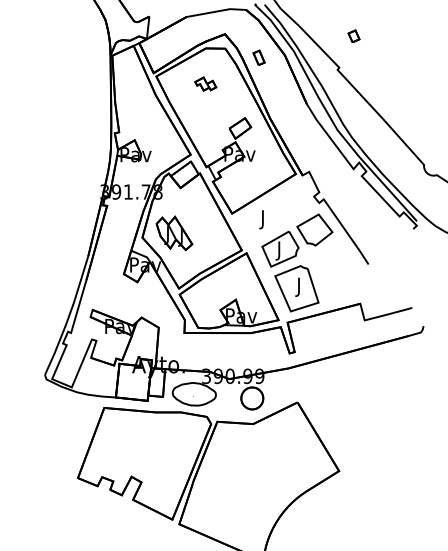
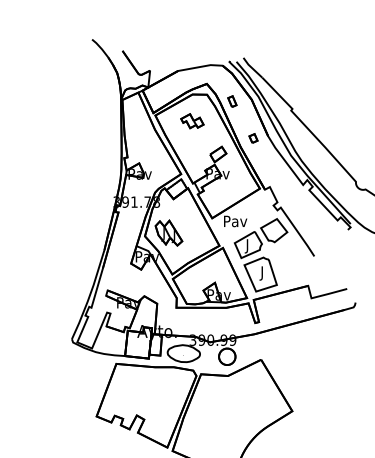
part: (354, 36) -> (253, 138), moved
part: (205, 84) -> (192, 121), size x1.43
text: (263, 219) -> (235, 222), J -> Pav

